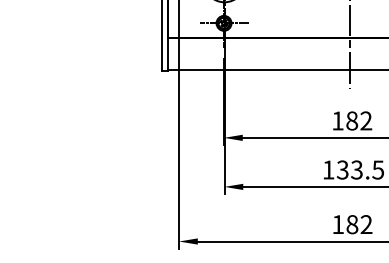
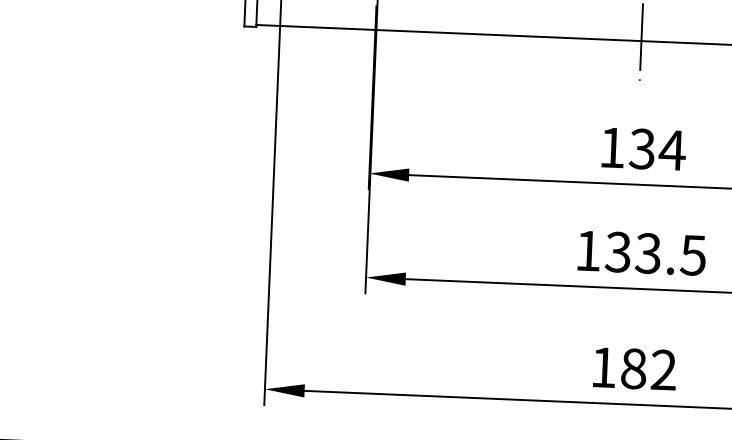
text: (359, 120) -> (658, 148), 182 -> 134

